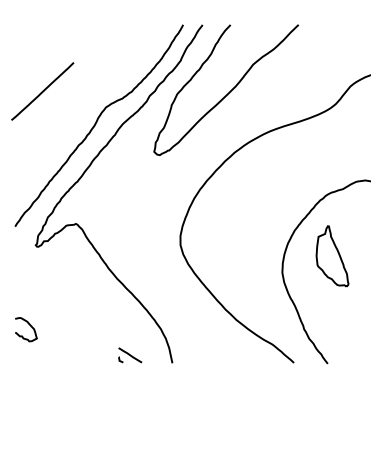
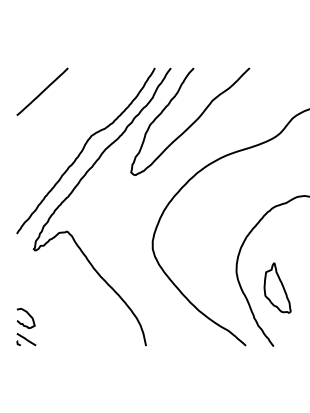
line: (42, 91) -> (42, 91), moved
part: (332, 255) -> (277, 287), moved
part: (130, 355) -> (26, 339), moved

